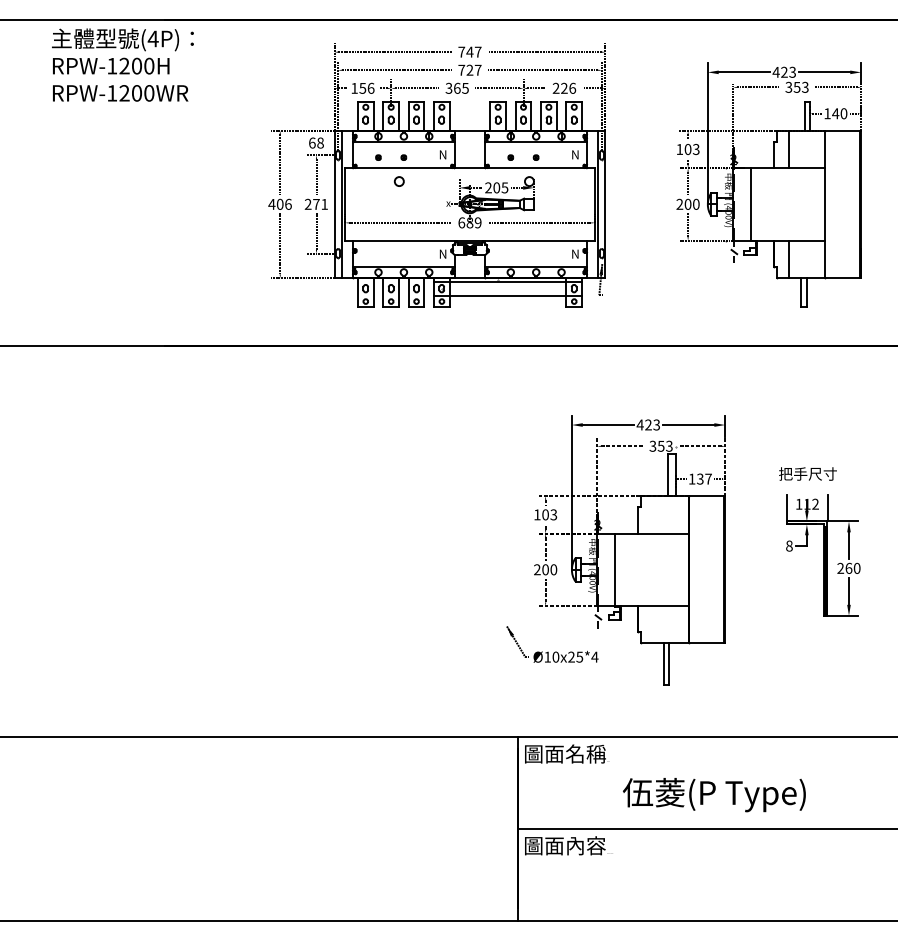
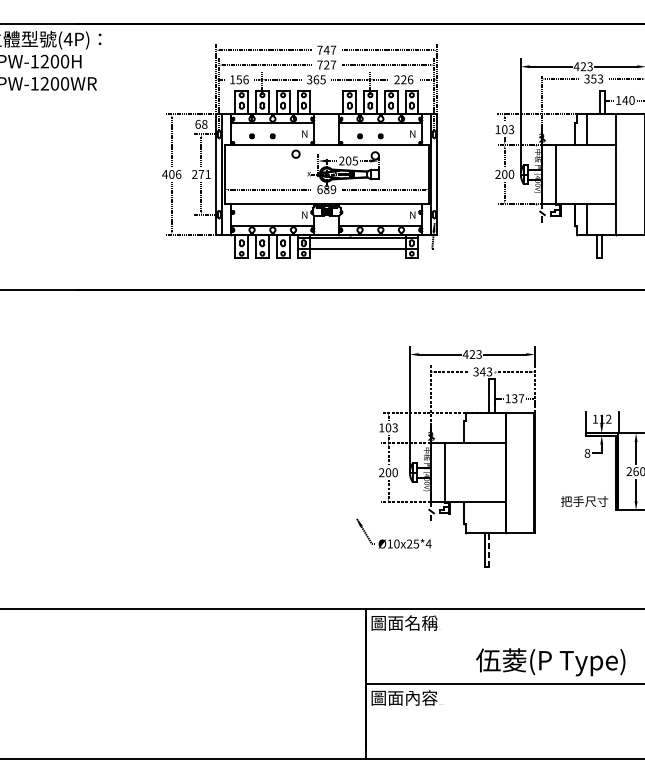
circle: (398, 181) -> (295, 154), moved
text: (660, 445) -> (482, 371), 353 -> 343
text: (807, 473) -> (584, 501), moved
line: (669, 664) -> (489, 550), solid -> dashed
text: (714, 795) -> (550, 662), moved

